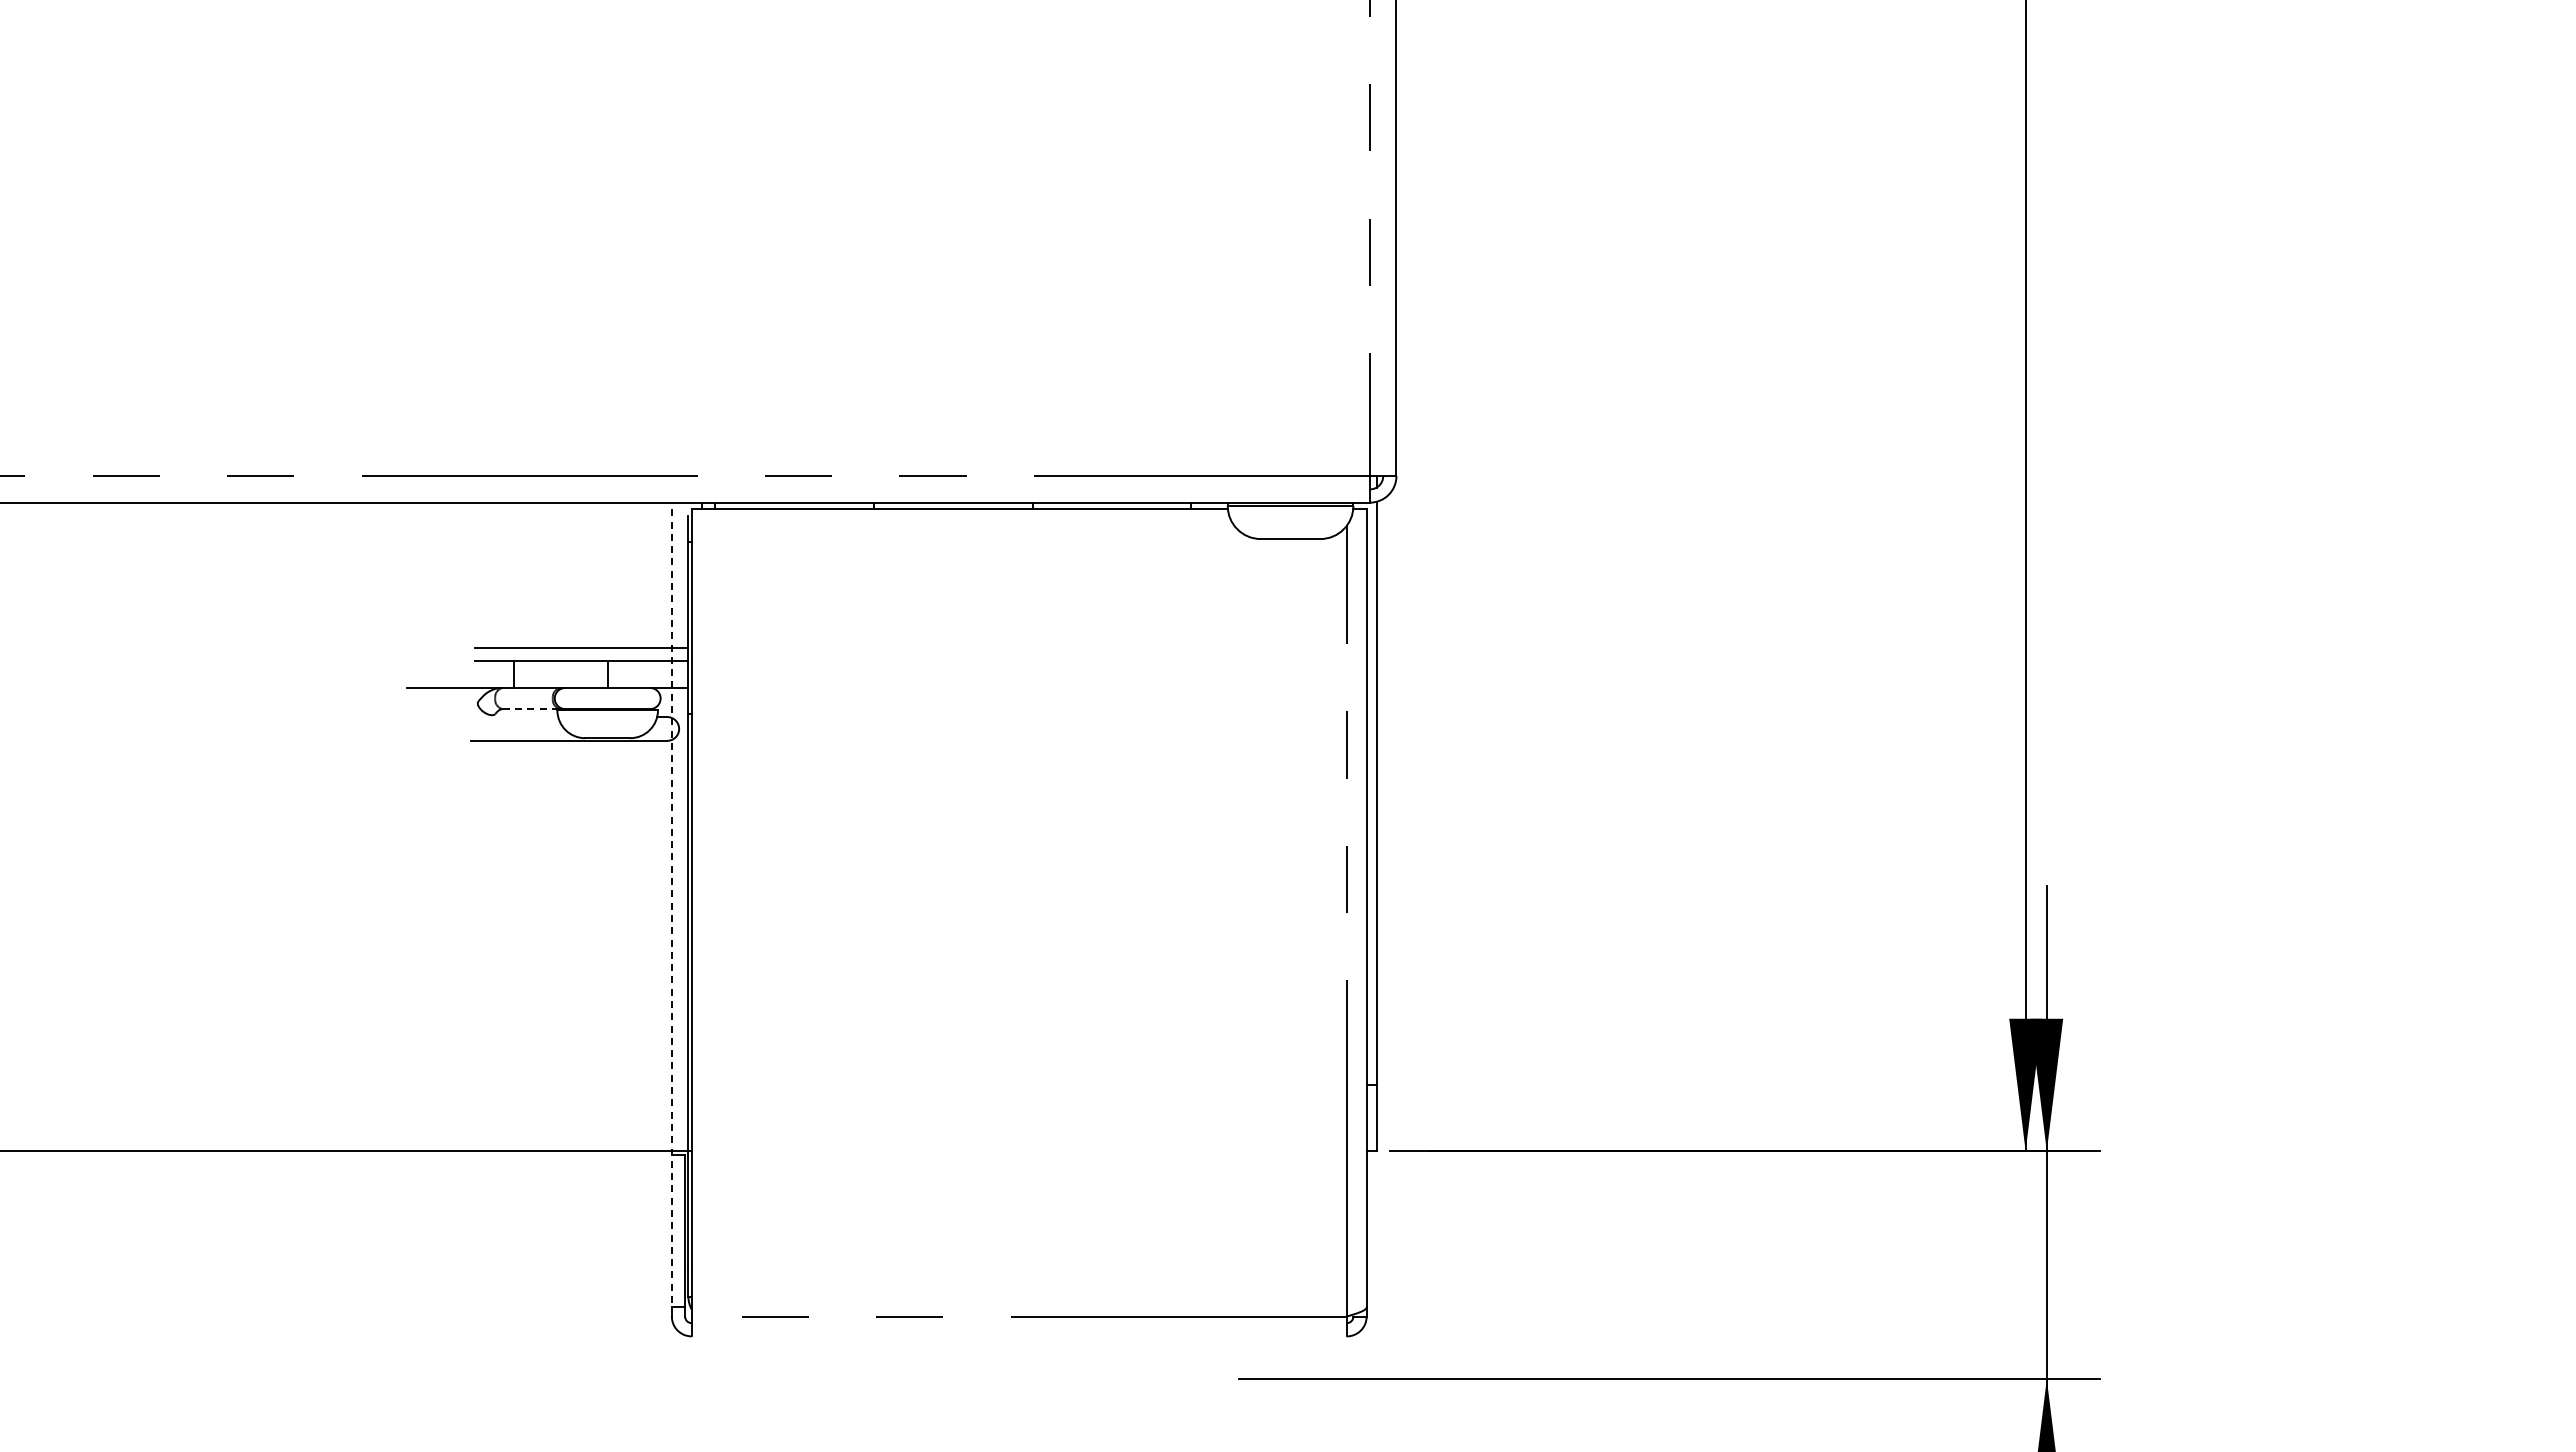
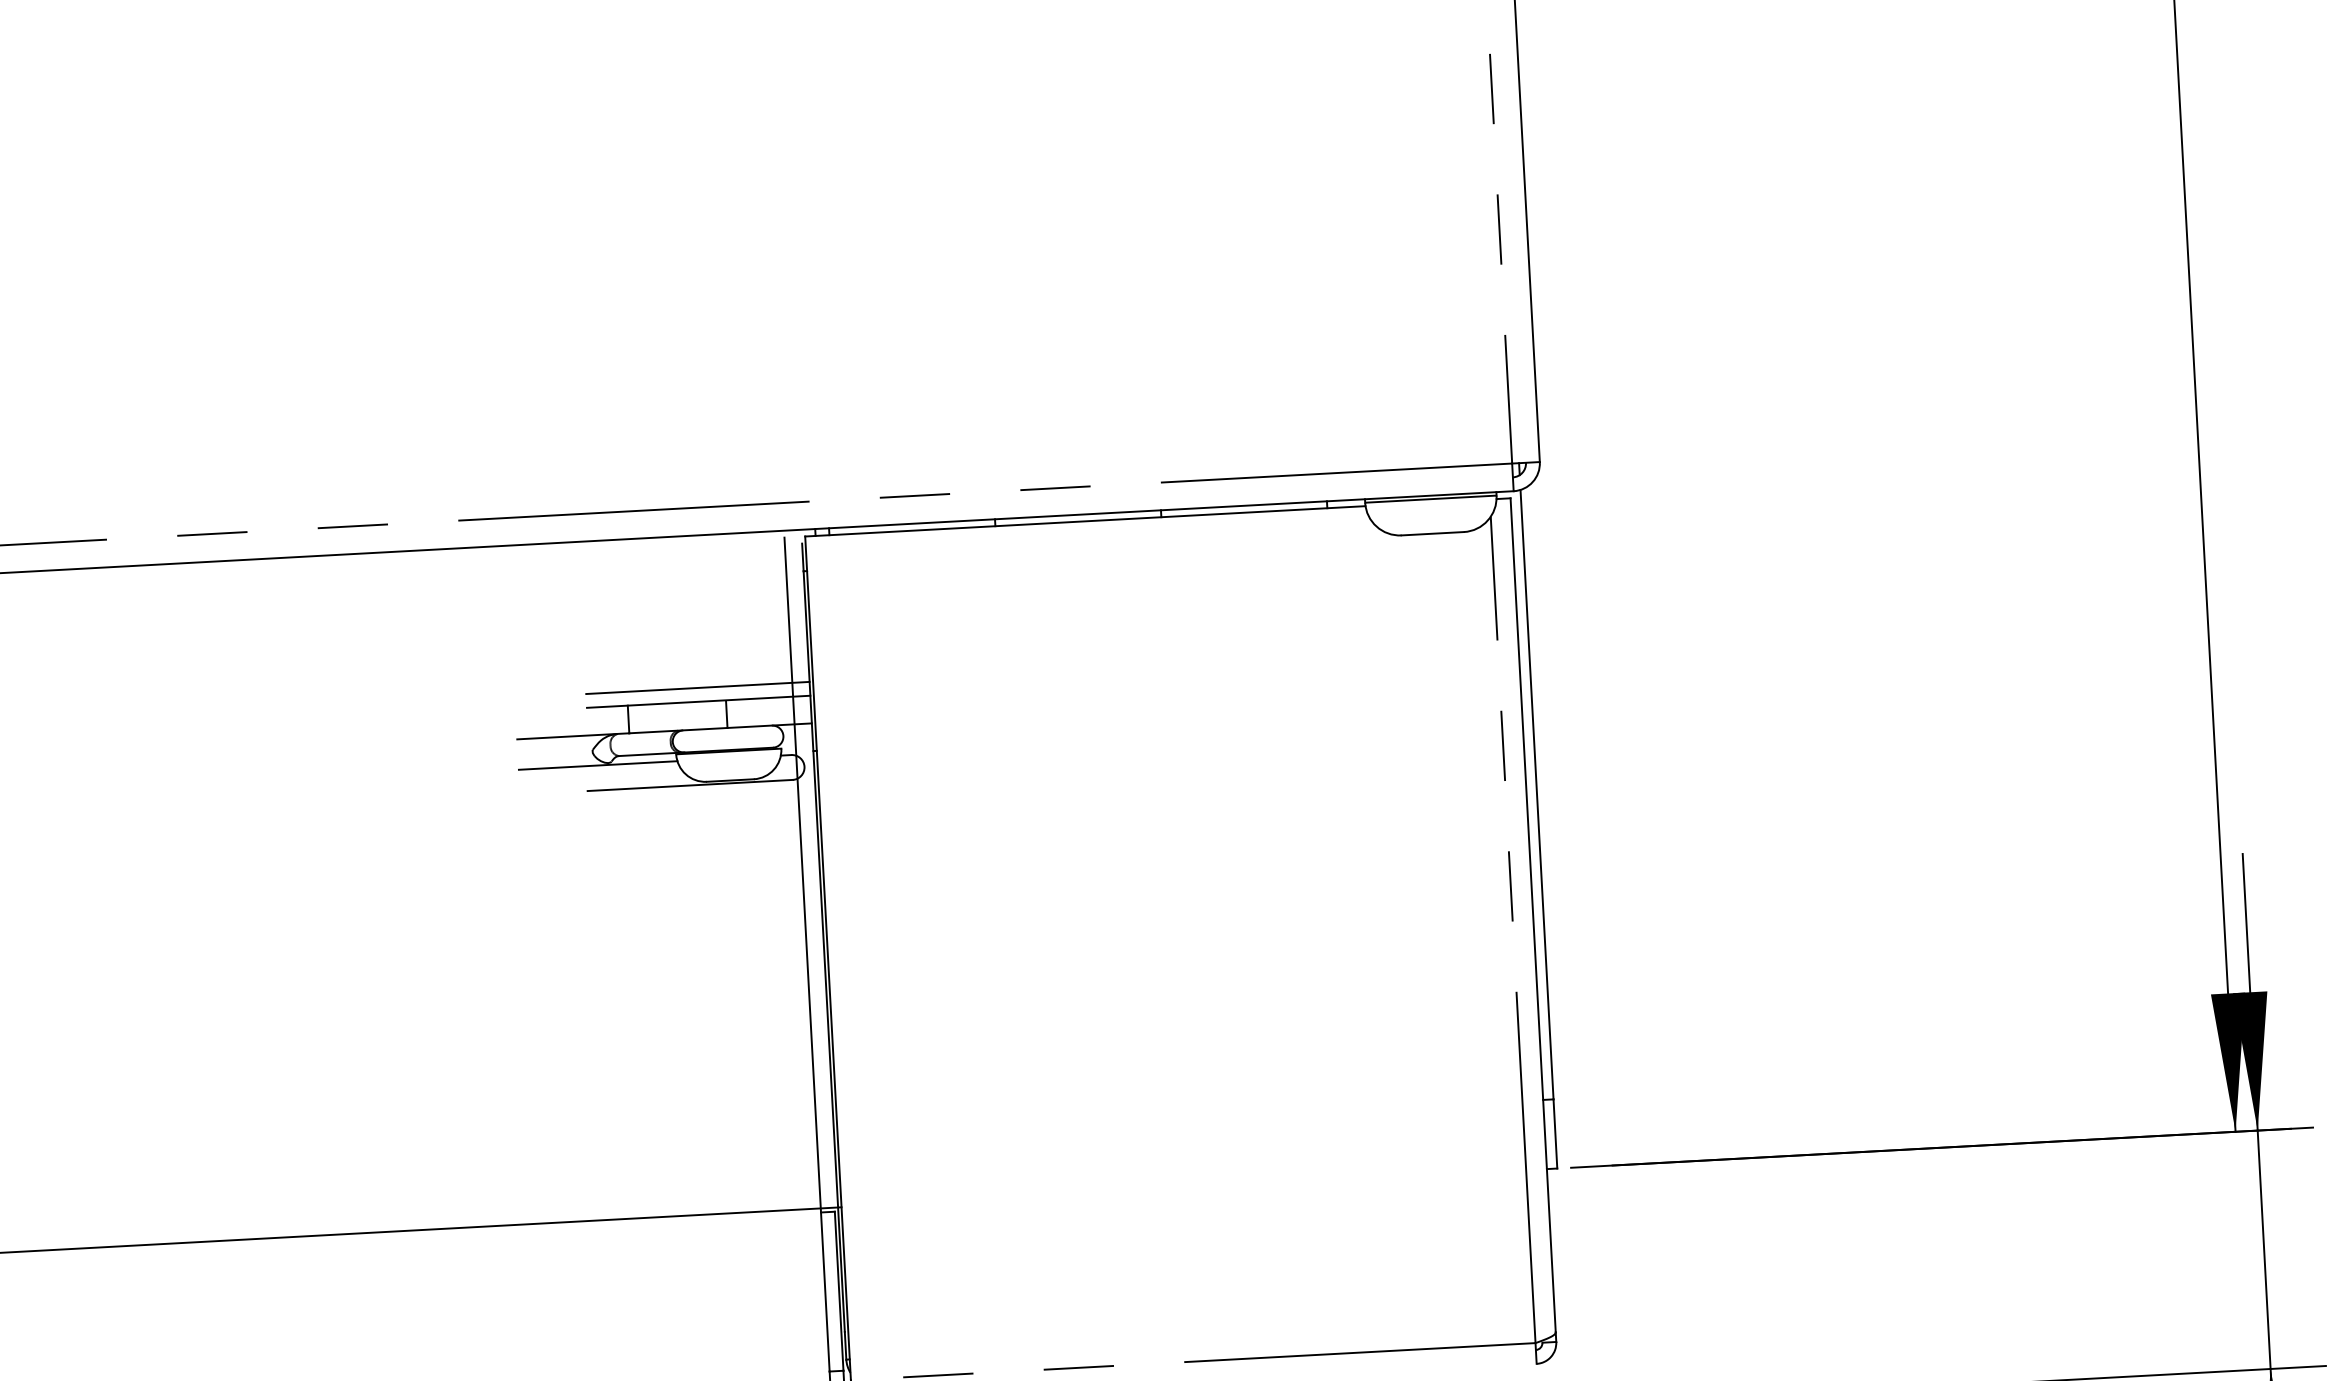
line: (531, 709) -> (649, 754), dashed -> solid
line: (482, 717) -> (598, 765), added
line: (671, 908) -> (806, 954), dashed -> solid

